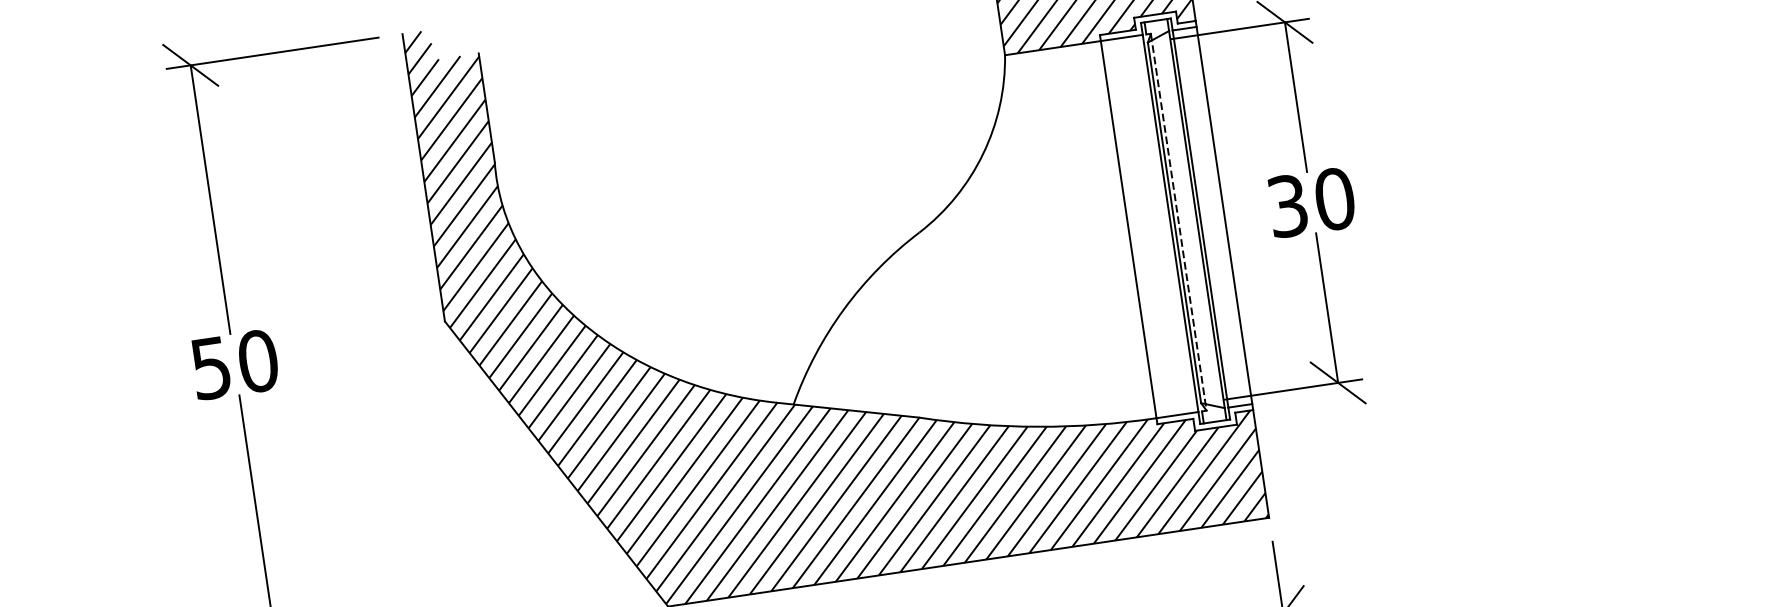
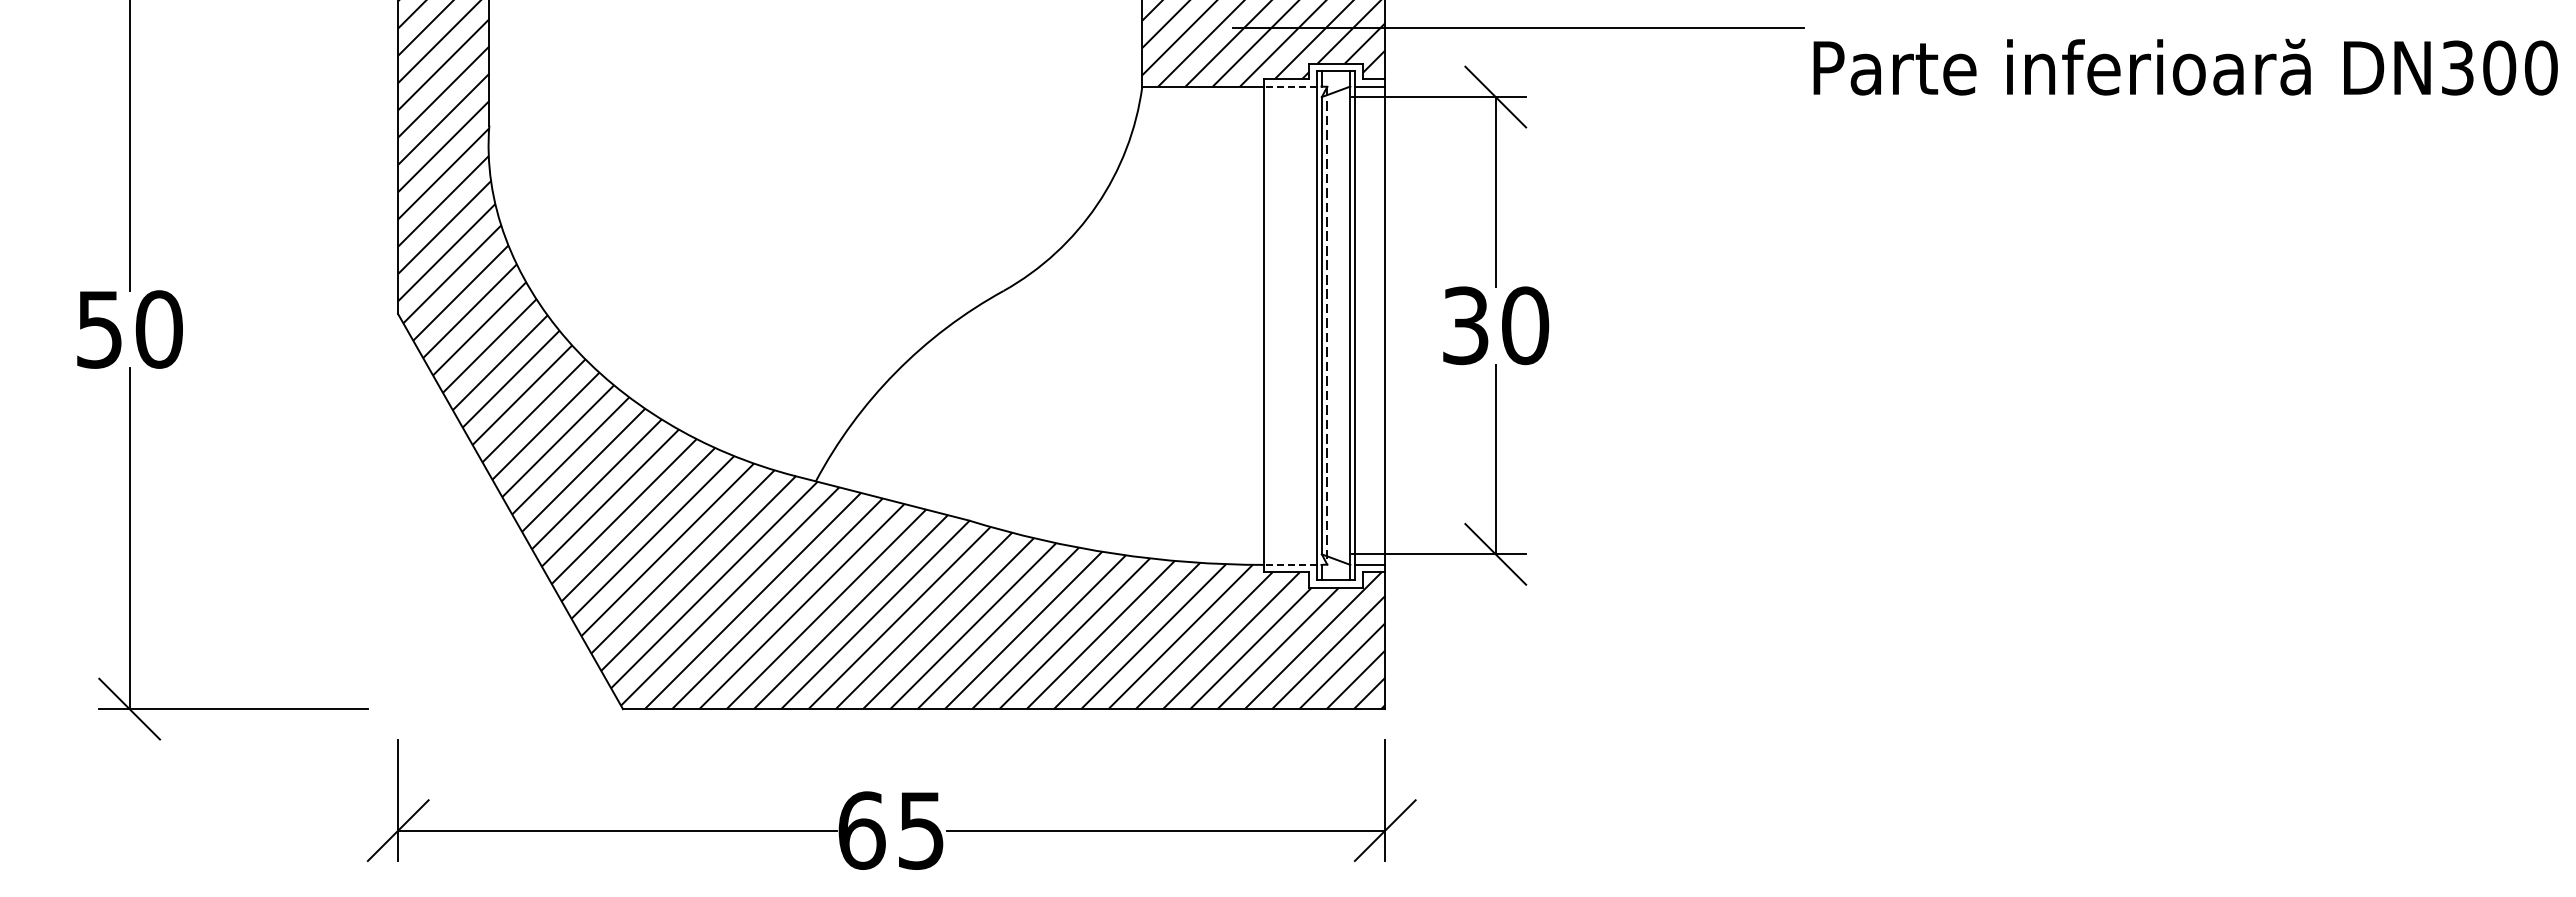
line: (1121, 37) -> (1290, 86), solid -> dashed
line: (1177, 414) -> (1290, 564), solid -> dashed

